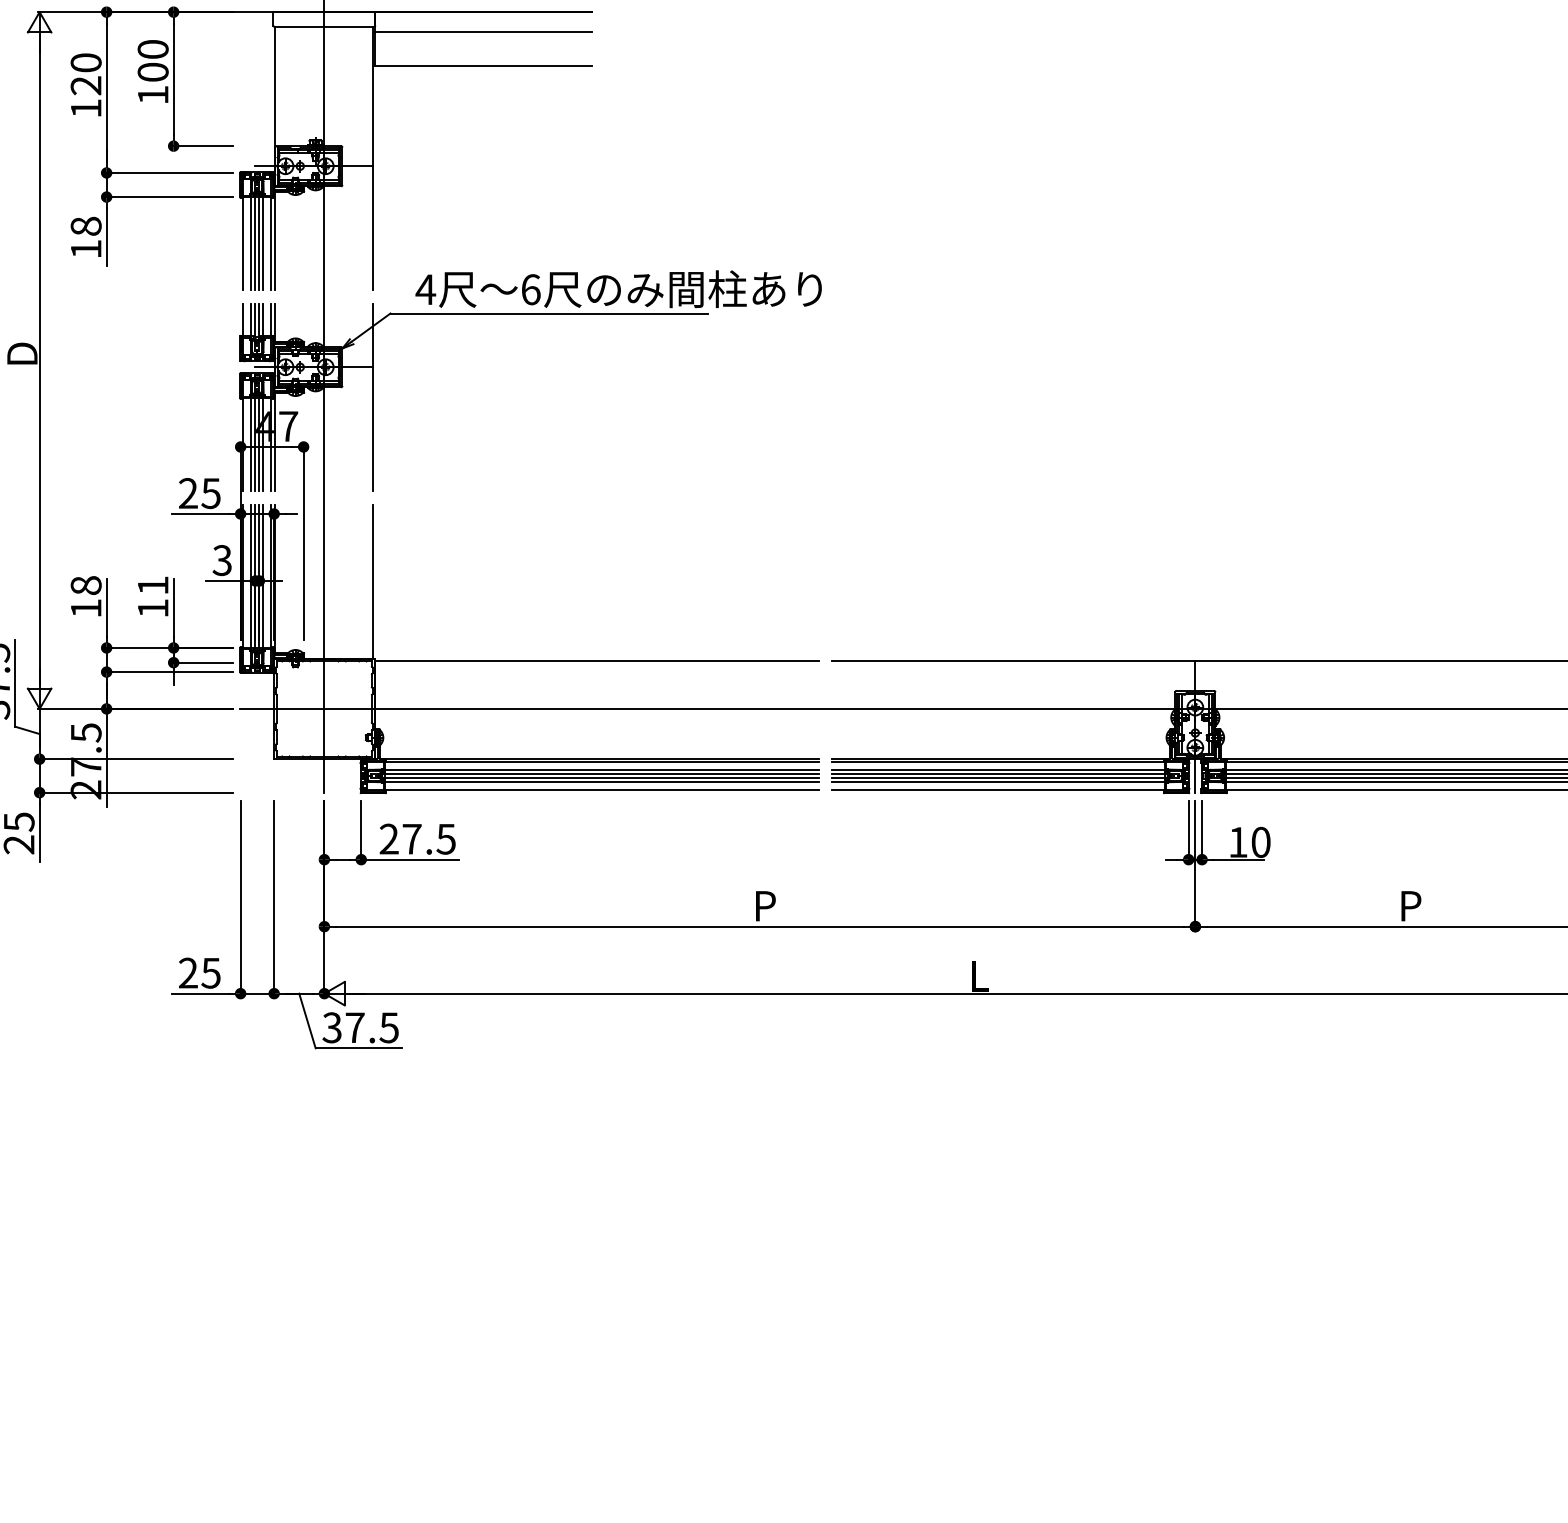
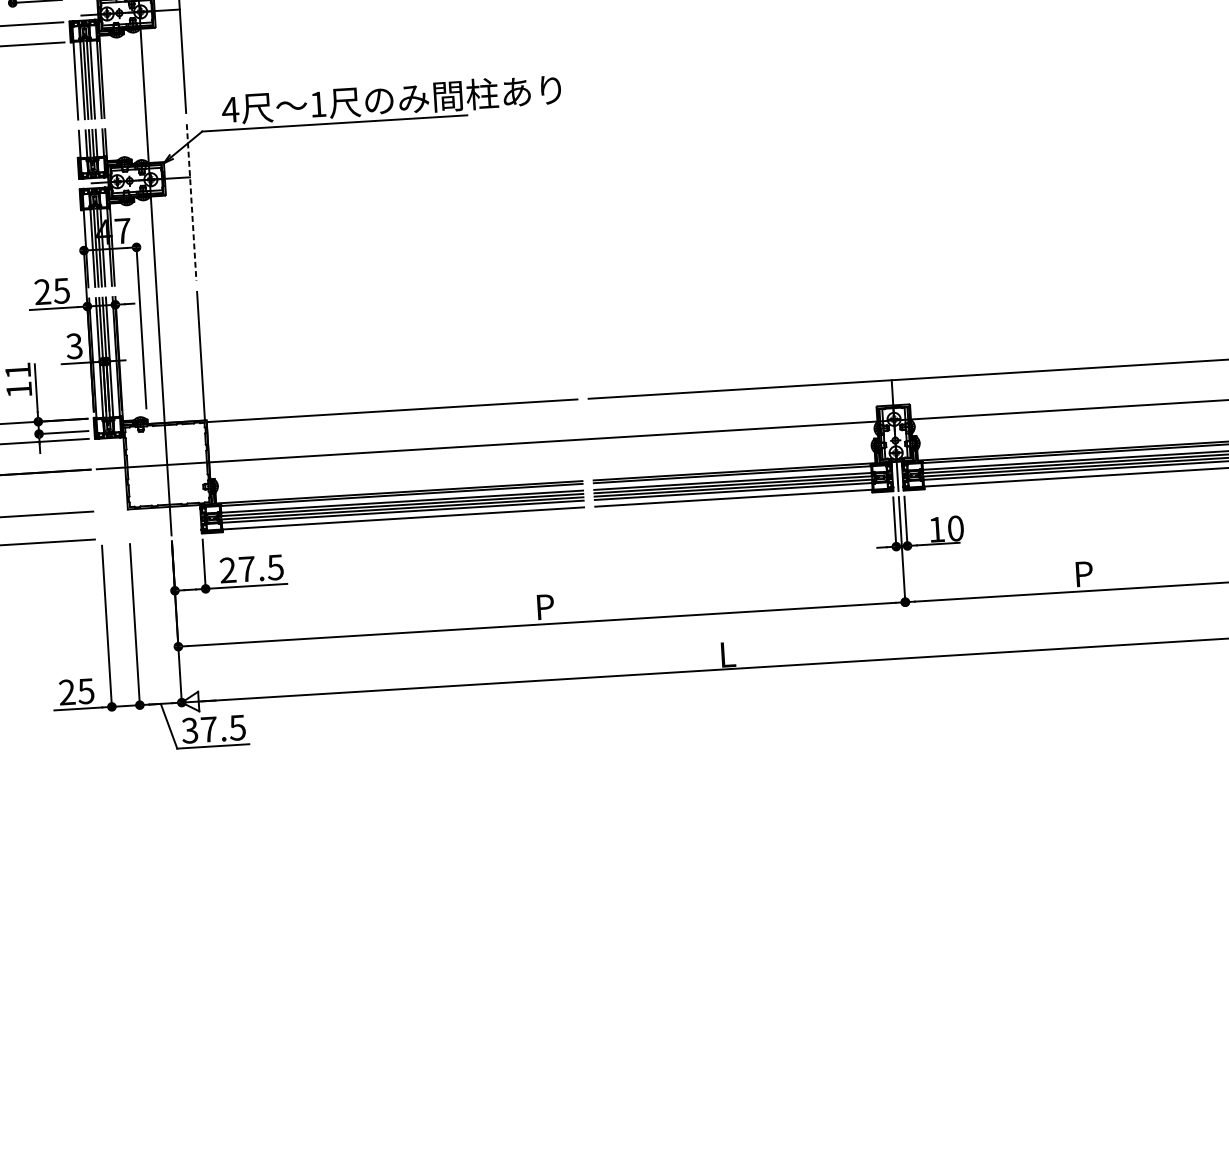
text: (531, 289) -> (318, 104), 6 -> 1
line: (372, 397) -> (191, 202), solid -> dashed

